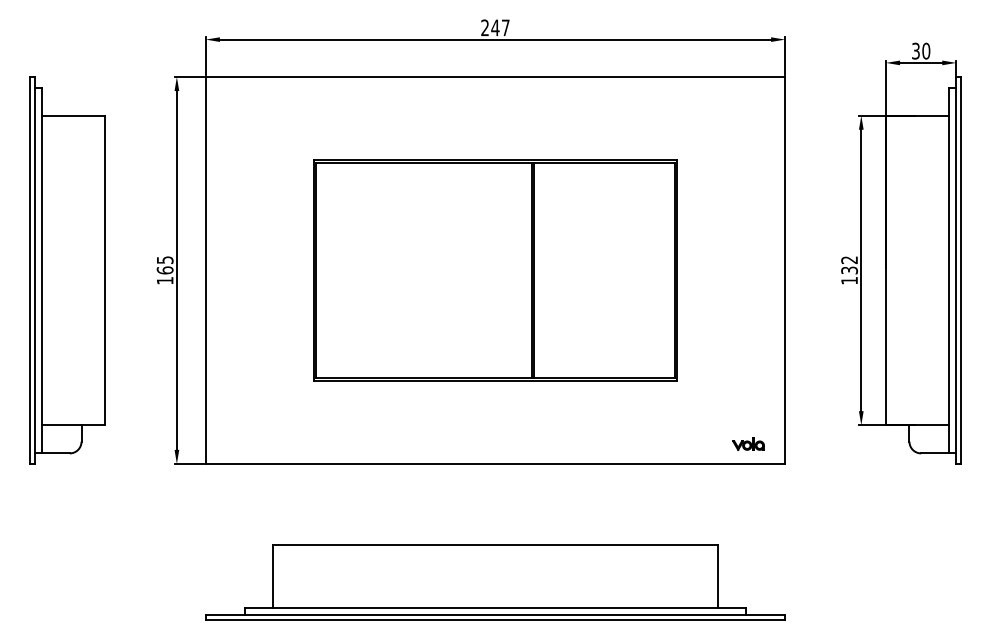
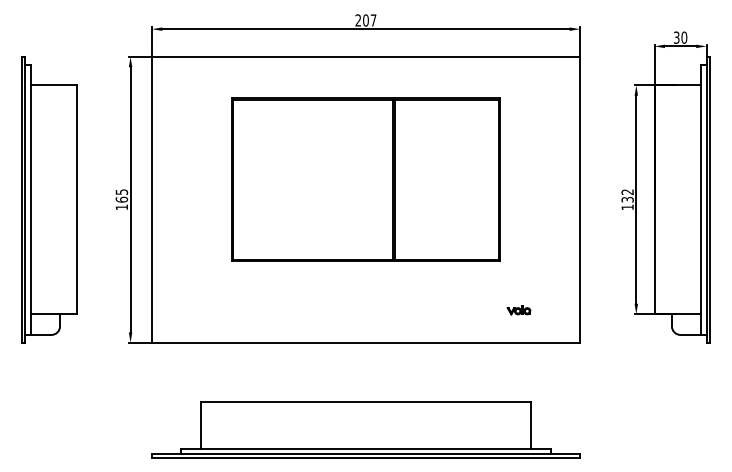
text: (494, 27) -> (365, 20), 247 -> 207
part: (494, 270) -> (365, 179), moved
part: (747, 444) -> (518, 310), moved

